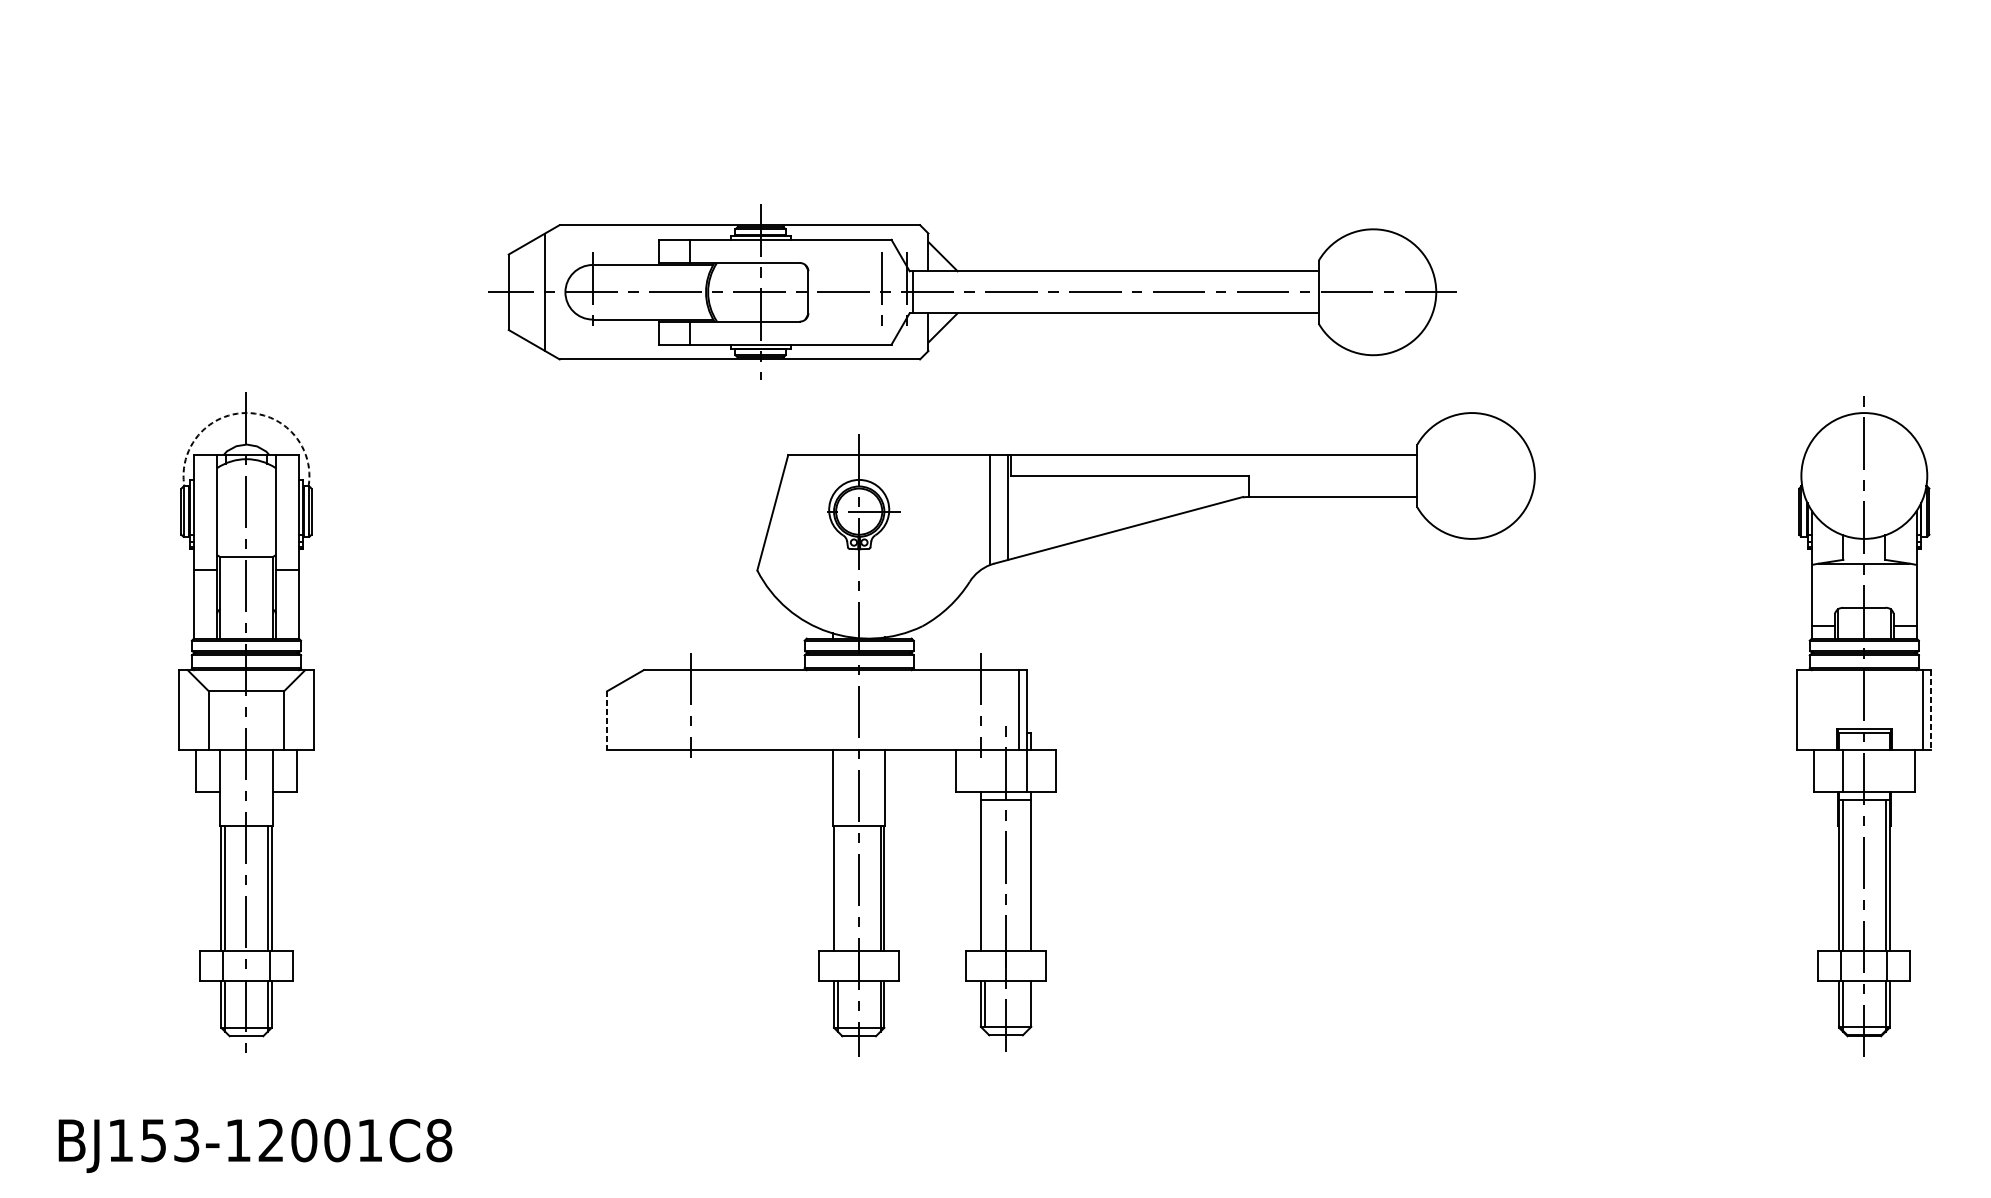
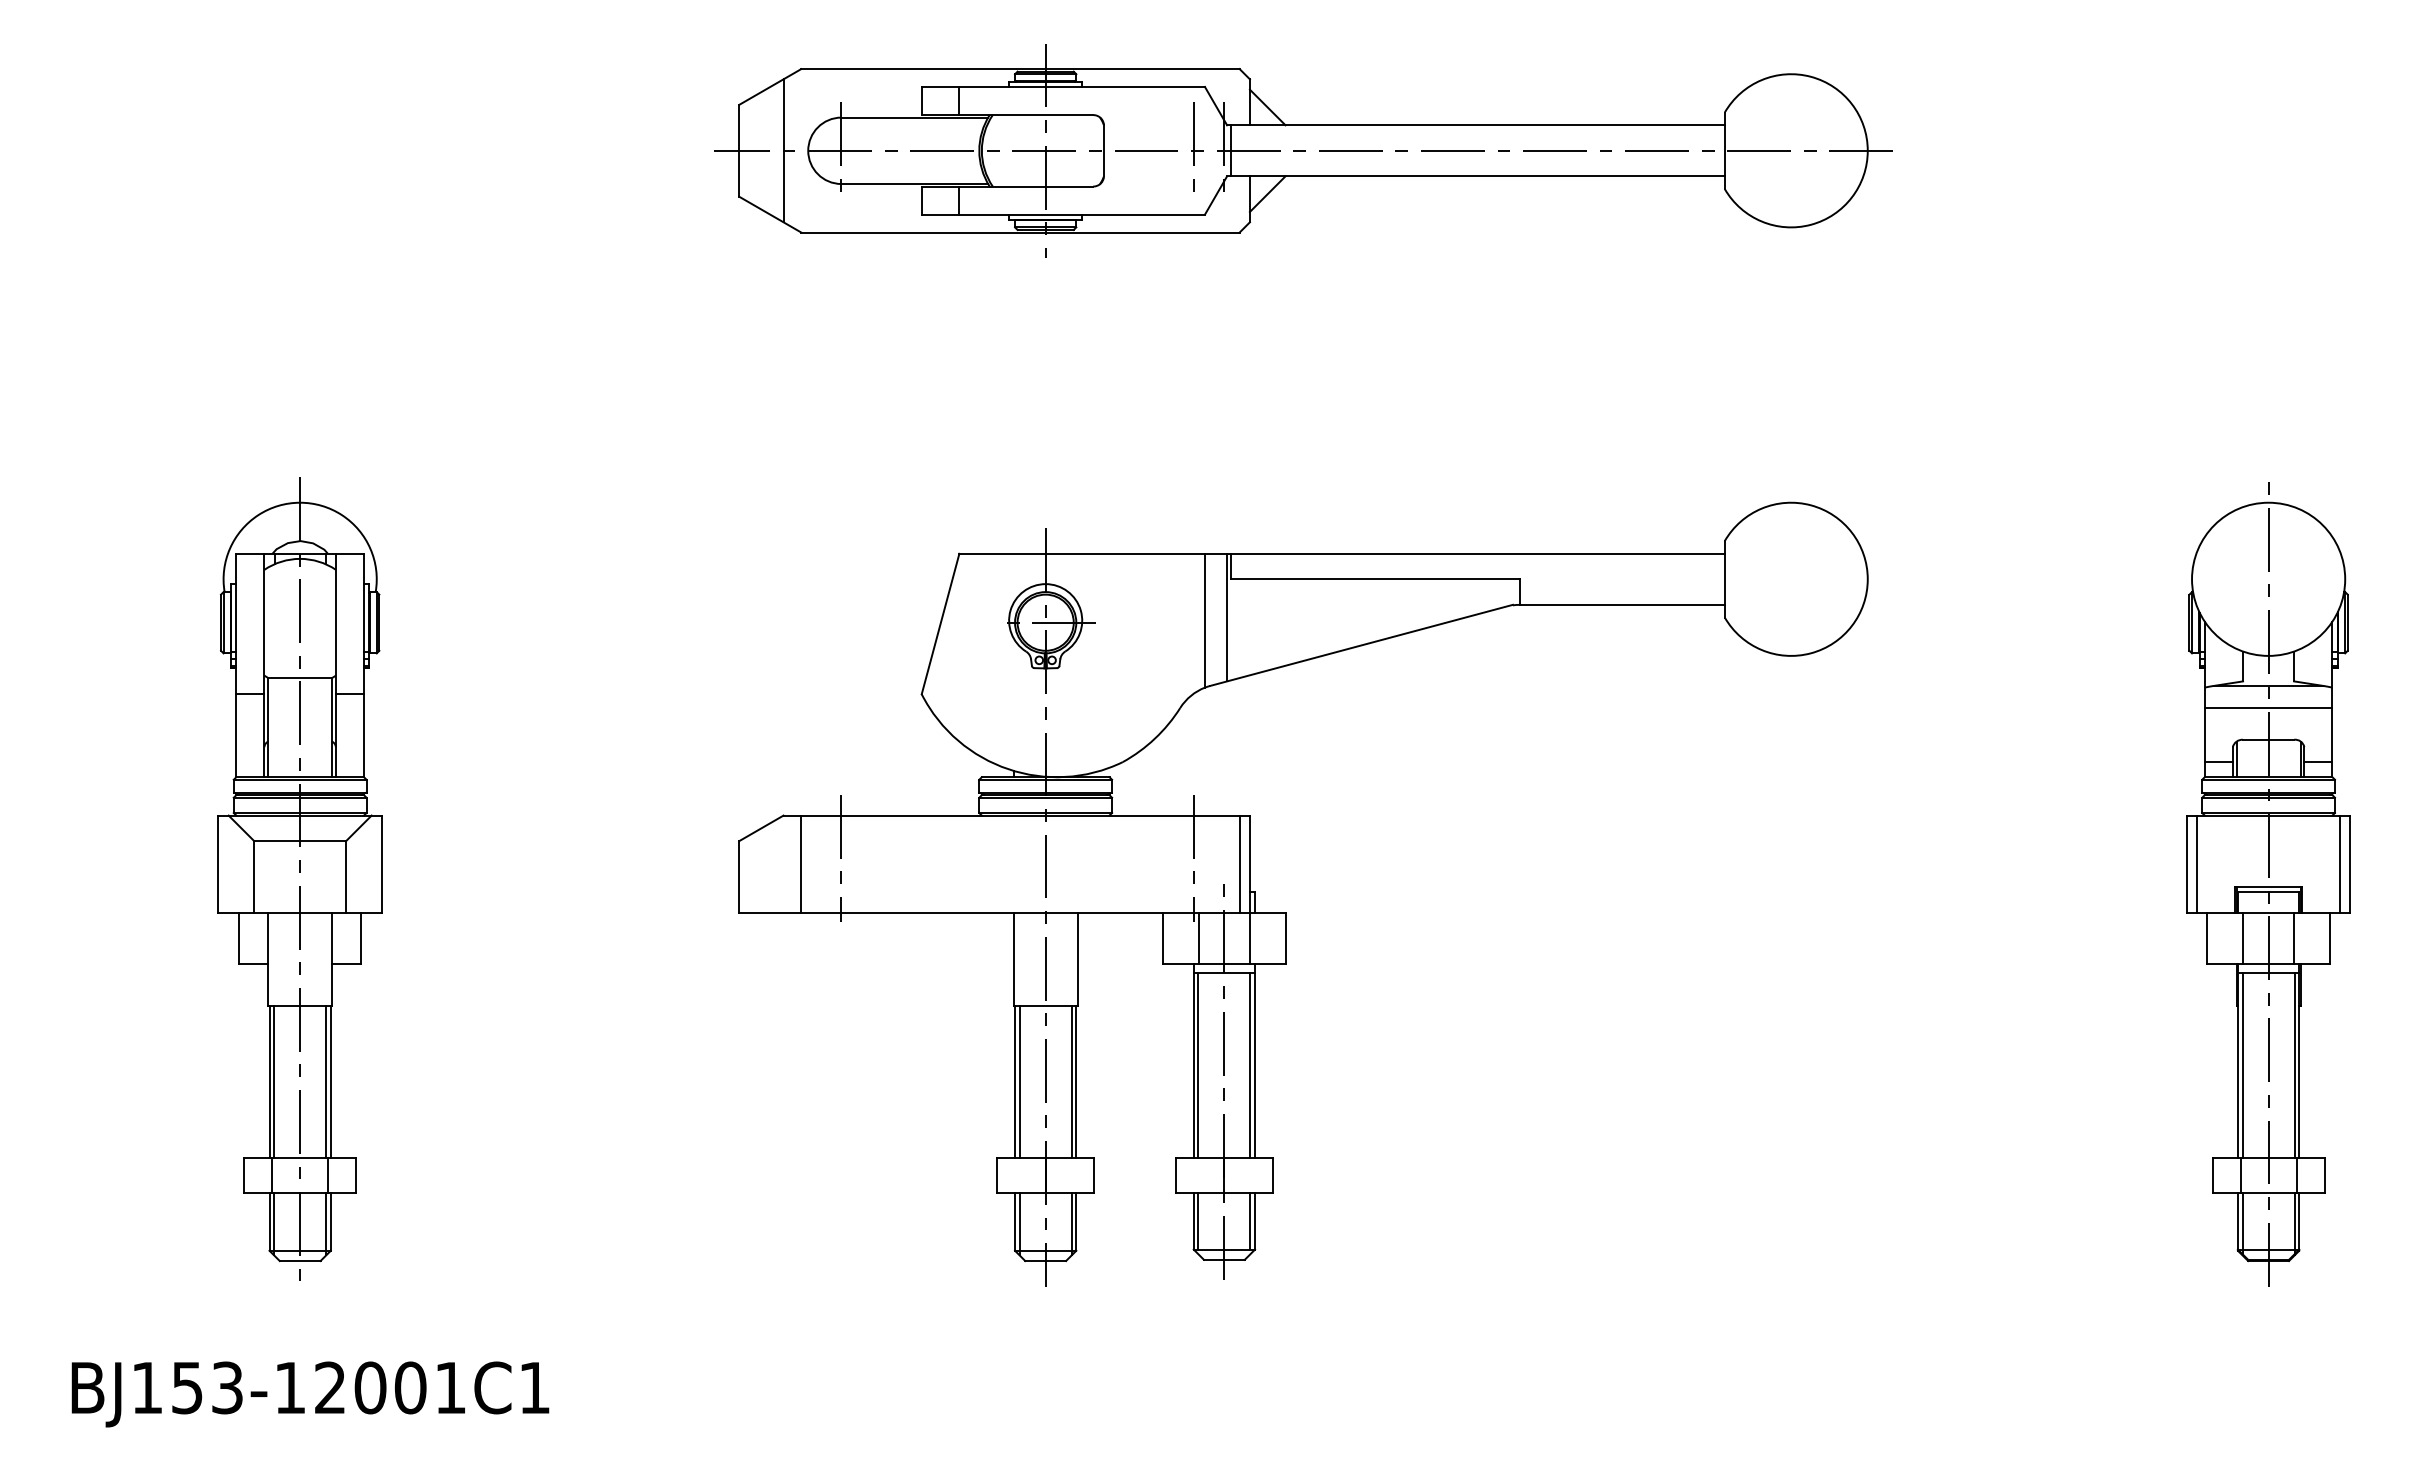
part: (972, 292) -> (1303, 150), moved
arc: (246, 412) -> (300, 502), dashed -> solid
line: (1864, 581) -> (2268, 707), added
line: (658, 709) -> (801, 863), added
line: (1805, 709) -> (2197, 863), added
line: (1931, 710) -> (2350, 864), dashed -> solid
line: (607, 720) -> (739, 876), dashed -> solid
line: (985, 770) -> (1199, 937), added
line: (1884, 770) -> (2293, 937), added
line: (984, 875) -> (1198, 1065), added
line: (1027, 875) -> (1250, 1065), added
line: (837, 888) -> (1019, 1081), added
line: (1027, 1002) -> (1250, 1220), added
text: (439, 1140) -> (534, 1387), BJ153-12001C8 -> BJ153-12001C1

